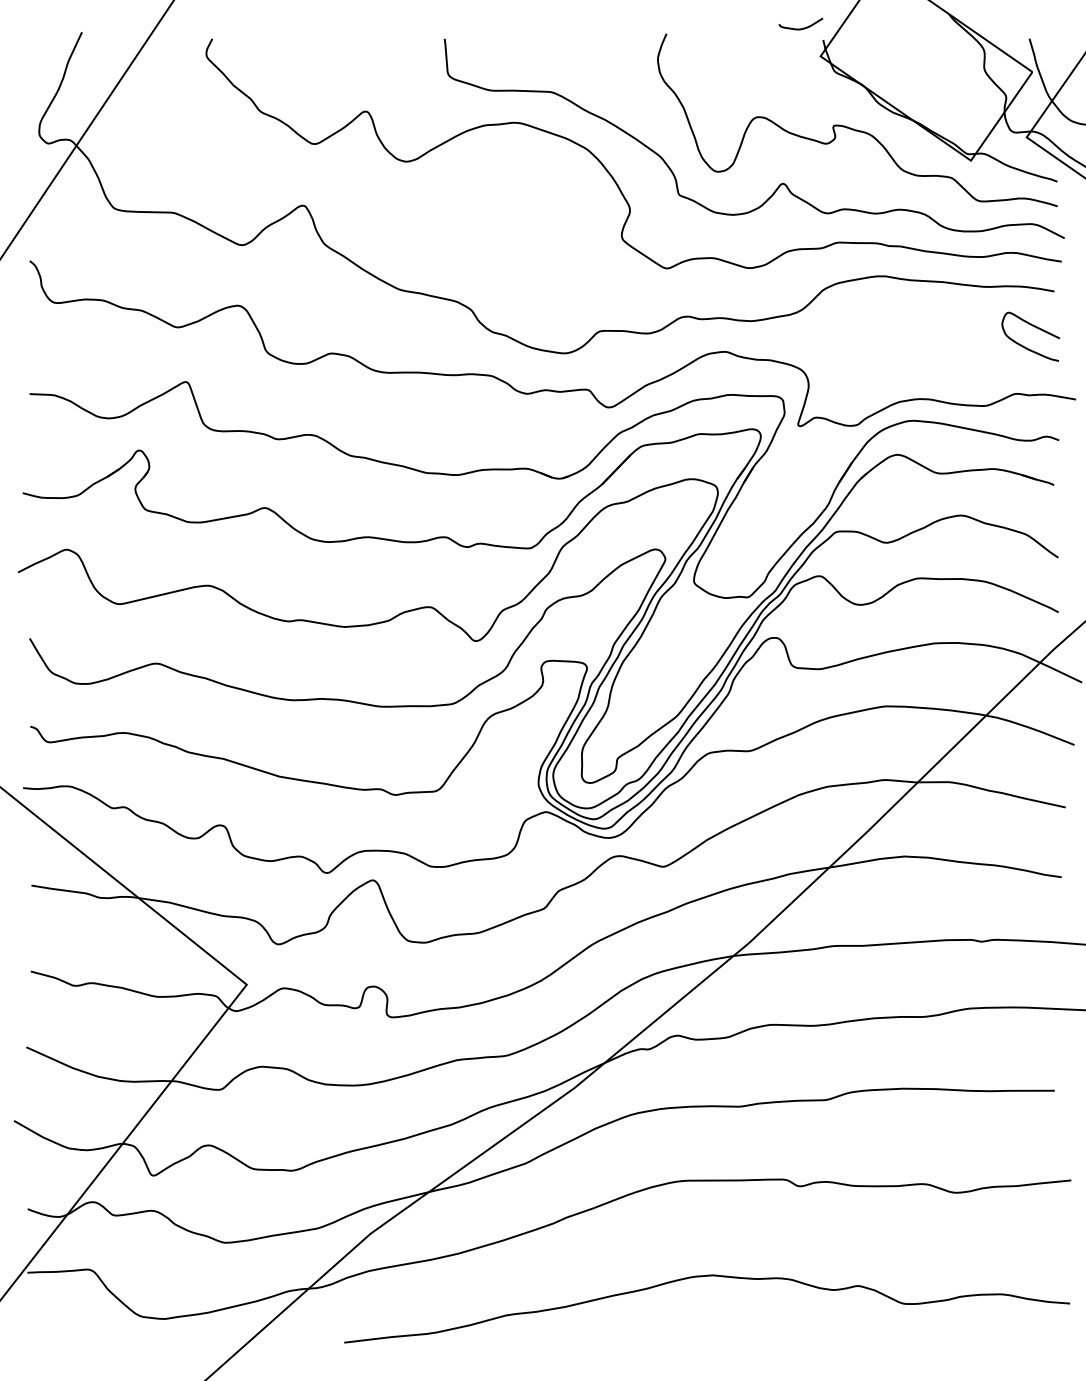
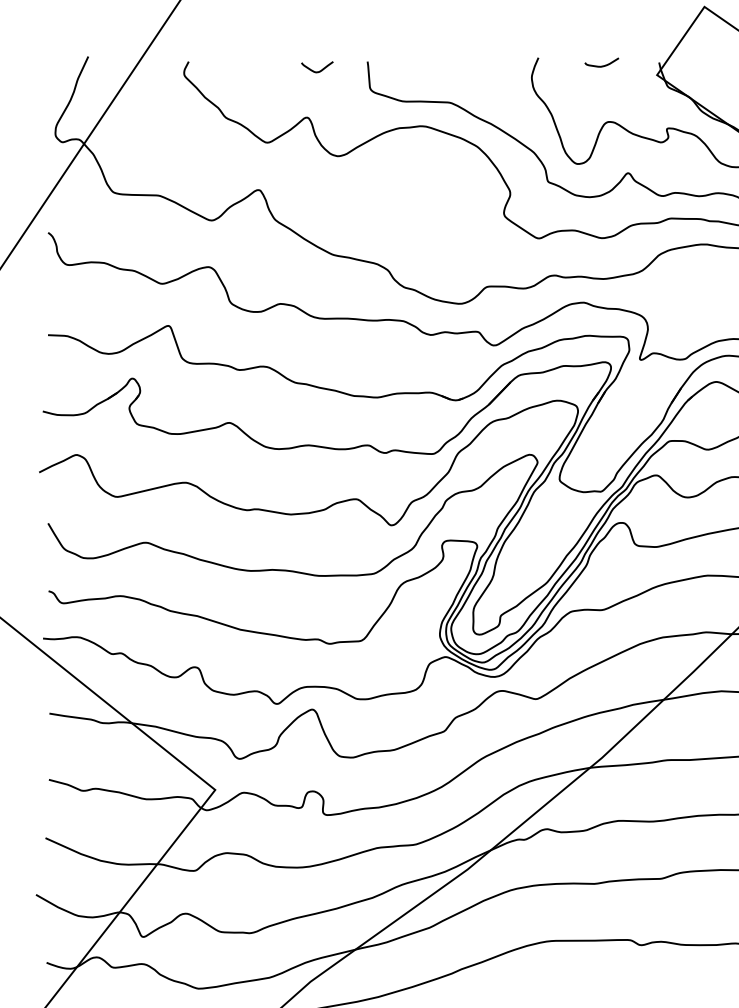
curve: (803, 27) -> (603, 65), moved
curve: (382, 50) -> (319, 70), added

